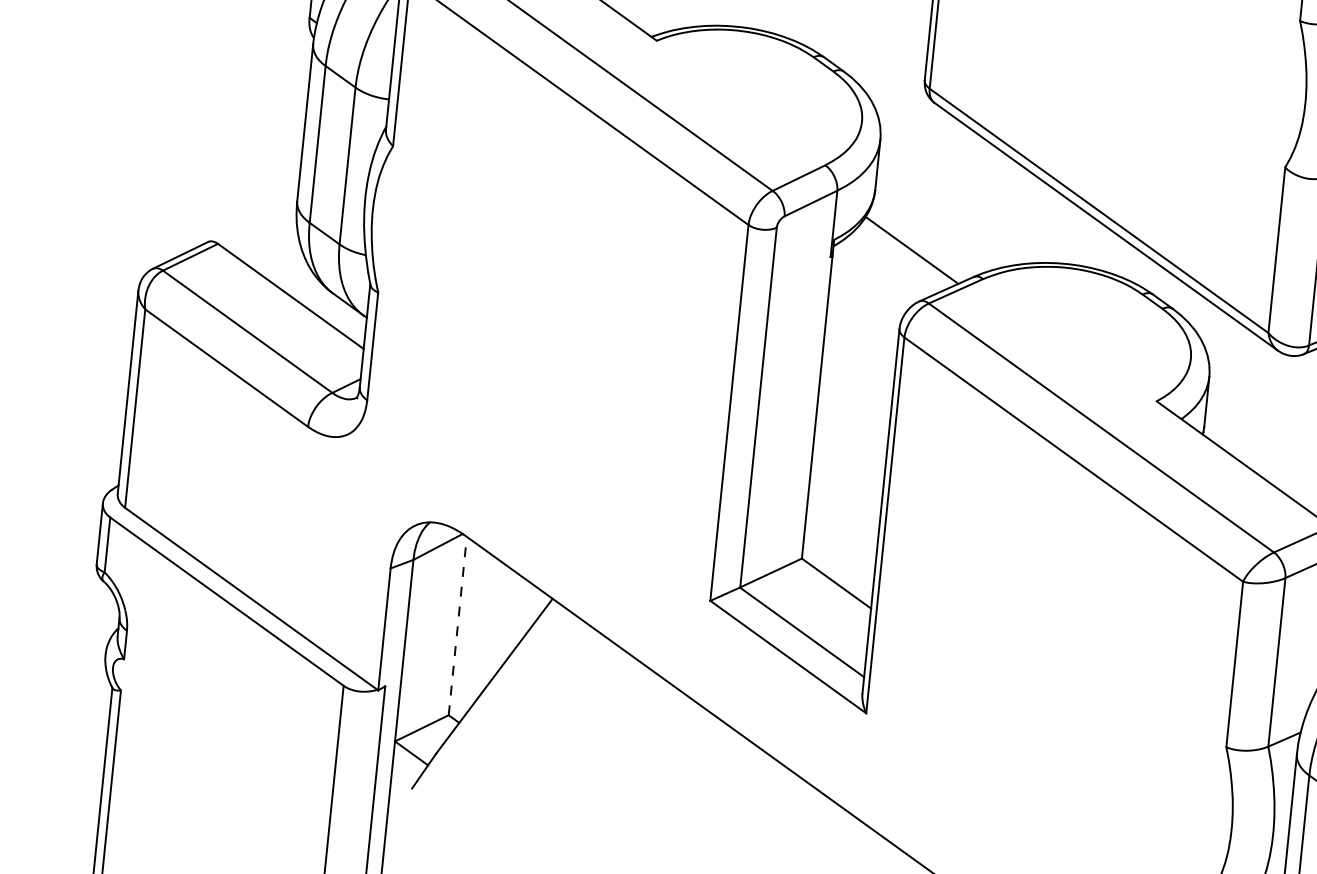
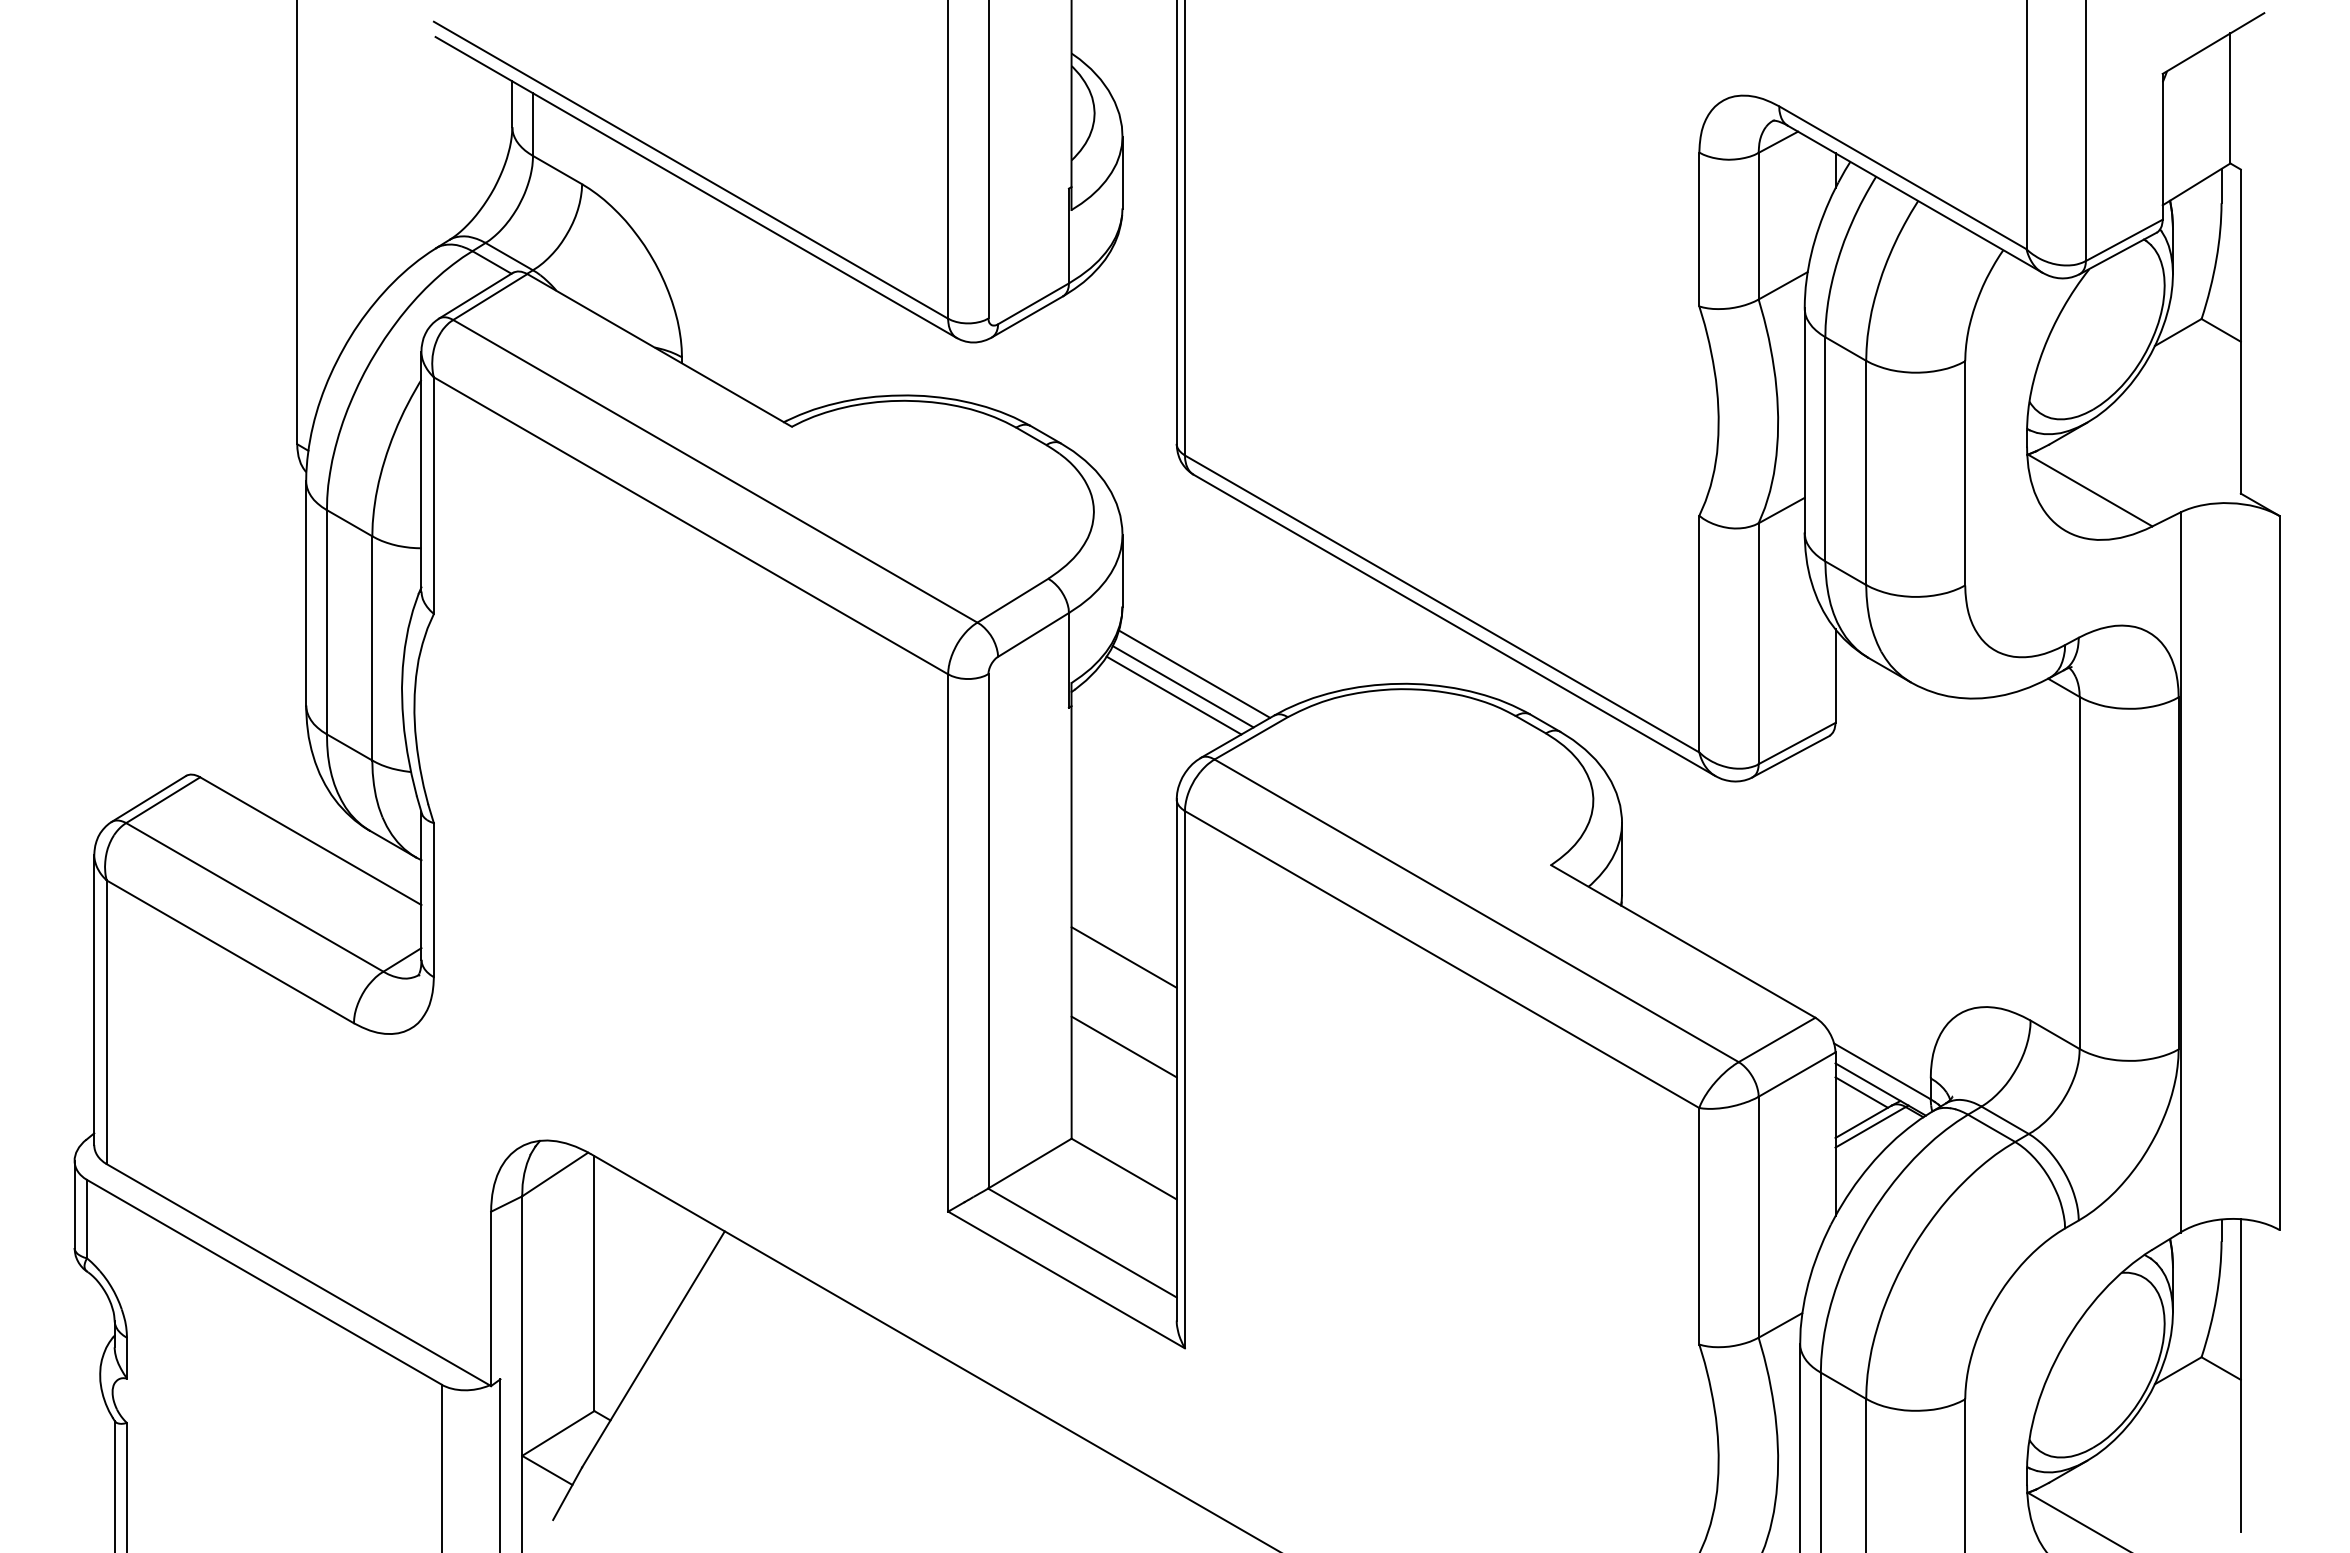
line: (920, 241) -> (1194, 673), added
line: (904, 255) -> (1173, 695), added
line: (851, 435) -> (1123, 957), added
line: (844, 497) -> (1123, 1046), added
line: (457, 625) -> (594, 1283), dashed -> solid

